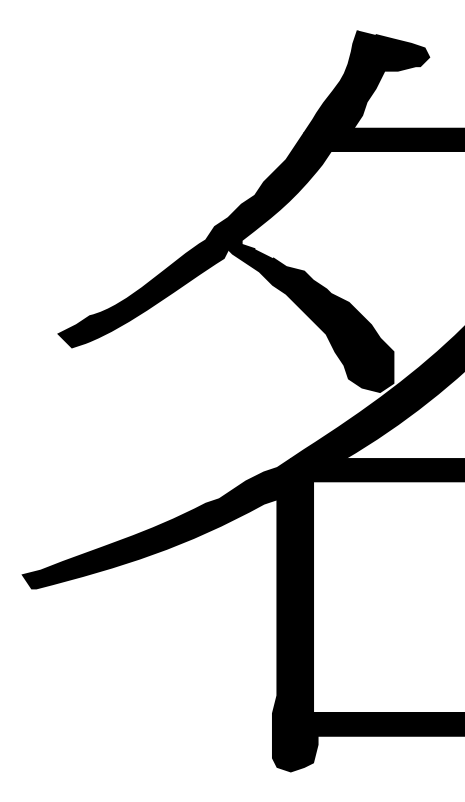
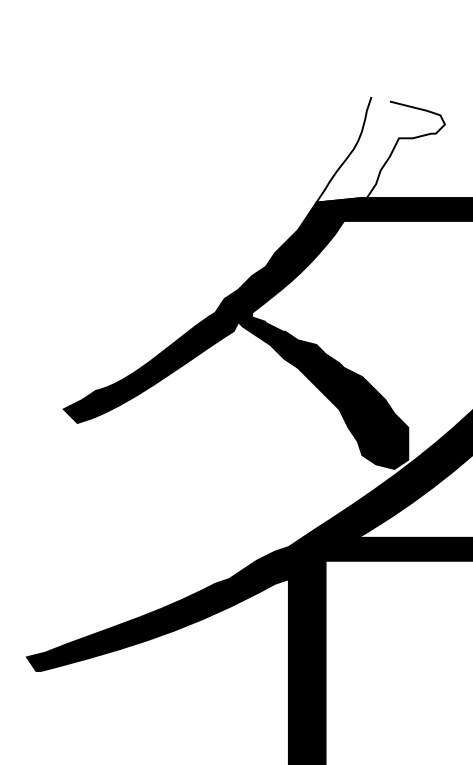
fill: (366, 81) -> (380, 149), removed

